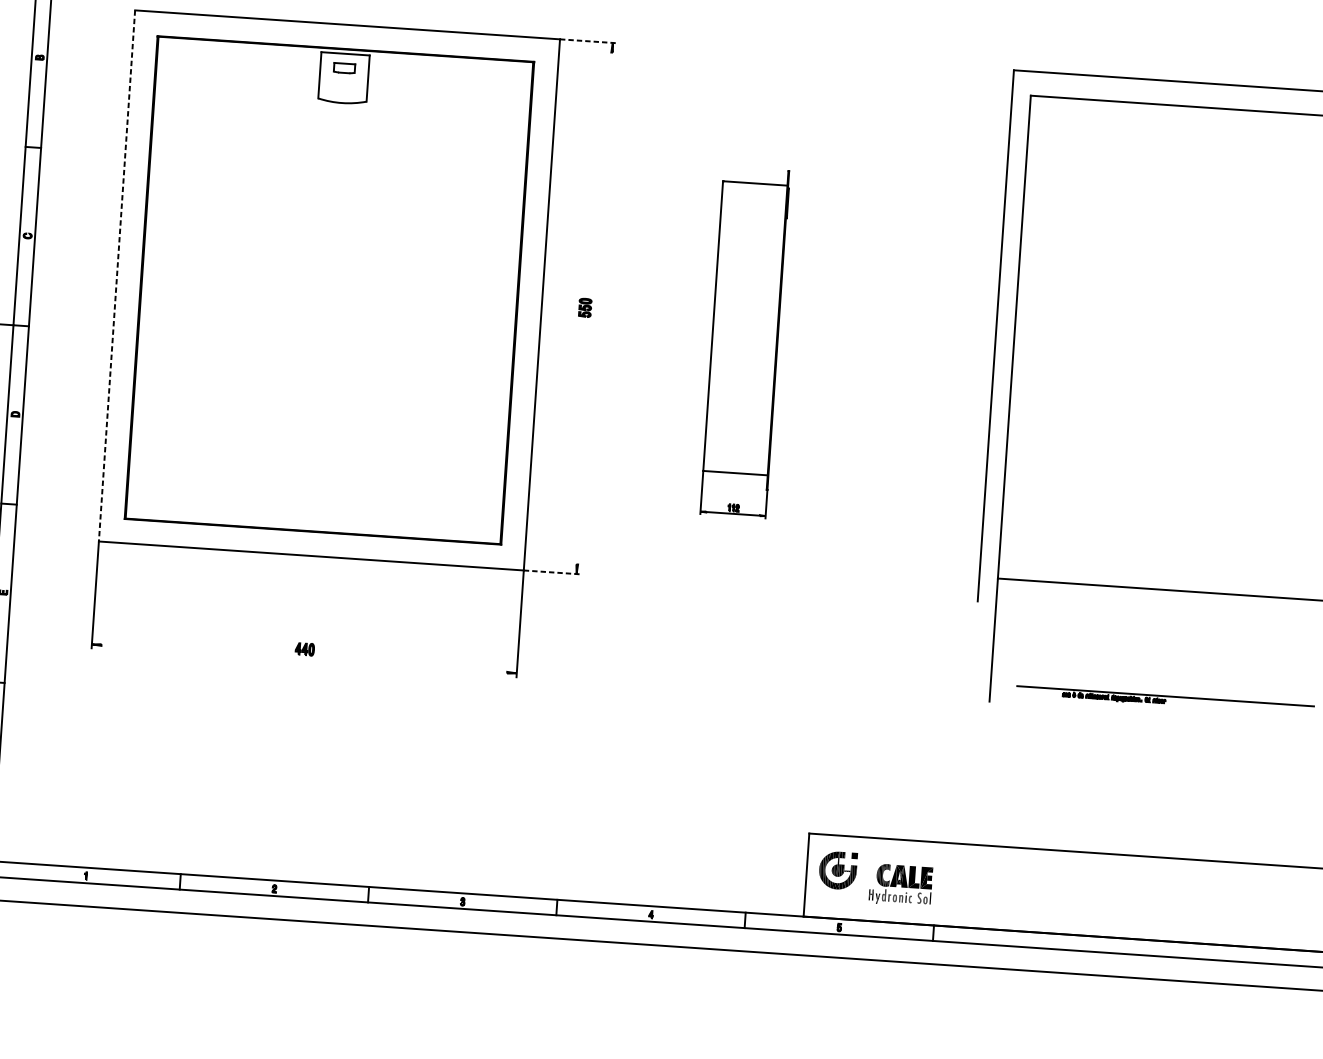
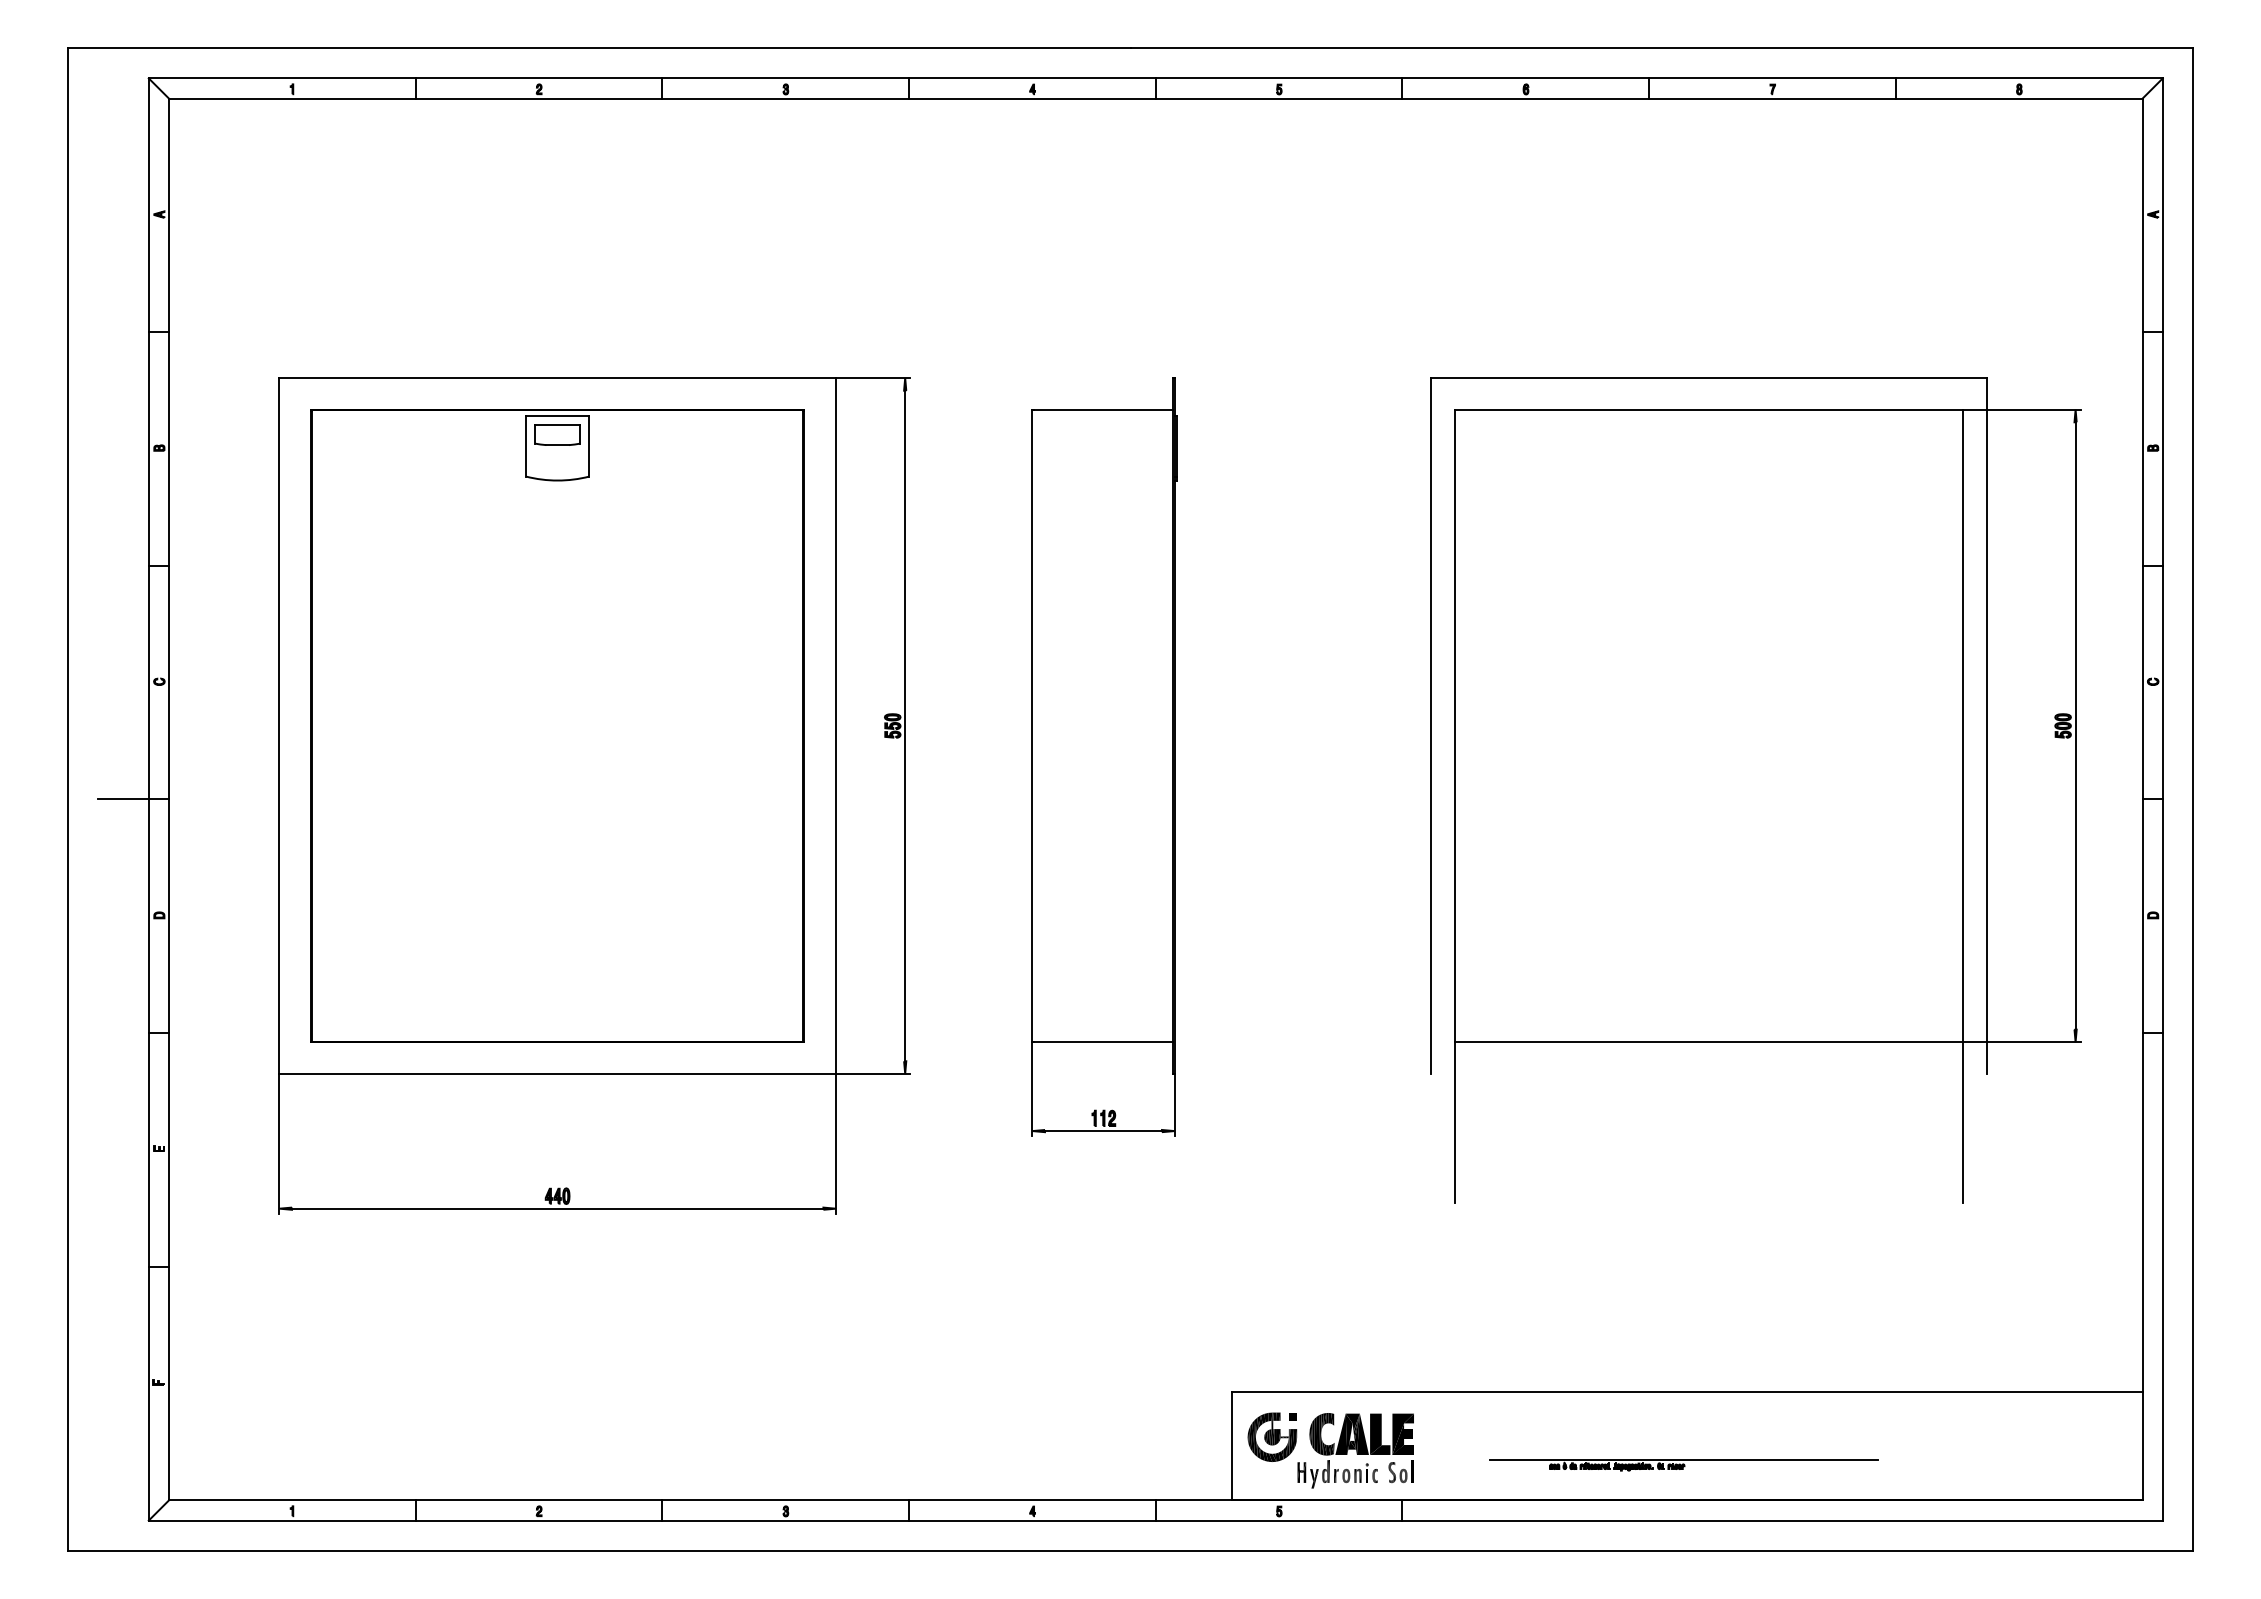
line: (588, 41) -> (873, 378), dashed -> solid
part: (344, 67) -> (557, 434), size x1.67
line: (117, 275) -> (279, 725), dashed -> solid
line: (594, 308) -> (905, 725), added
part: (745, 342) -> (1104, 756), size x1.67
line: (552, 572) -> (873, 1073), dashed -> solid
line: (304, 658) -> (557, 1208), added
part: (1164, 700) -> (1683, 1465), moved
part: (900, 884) -> (1355, 1450), size x1.43

